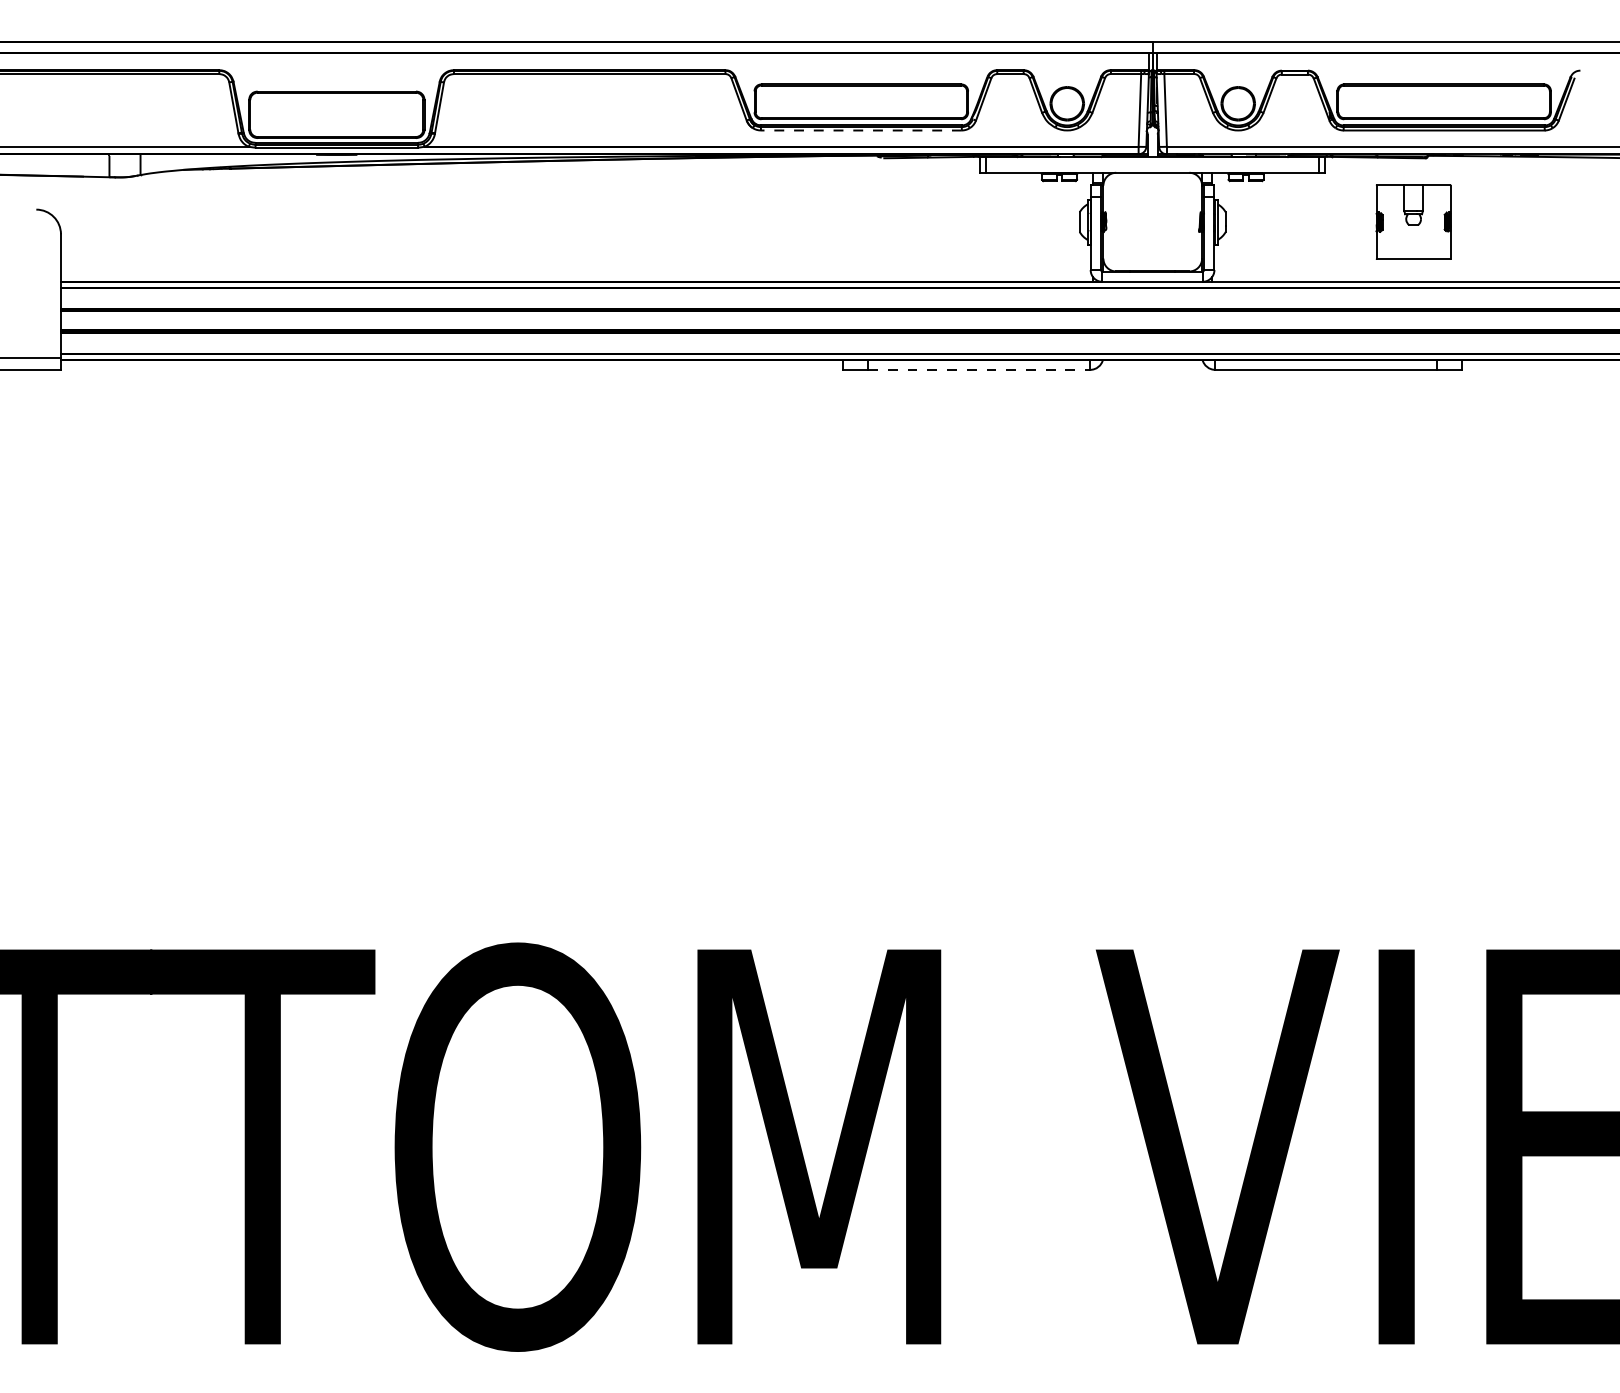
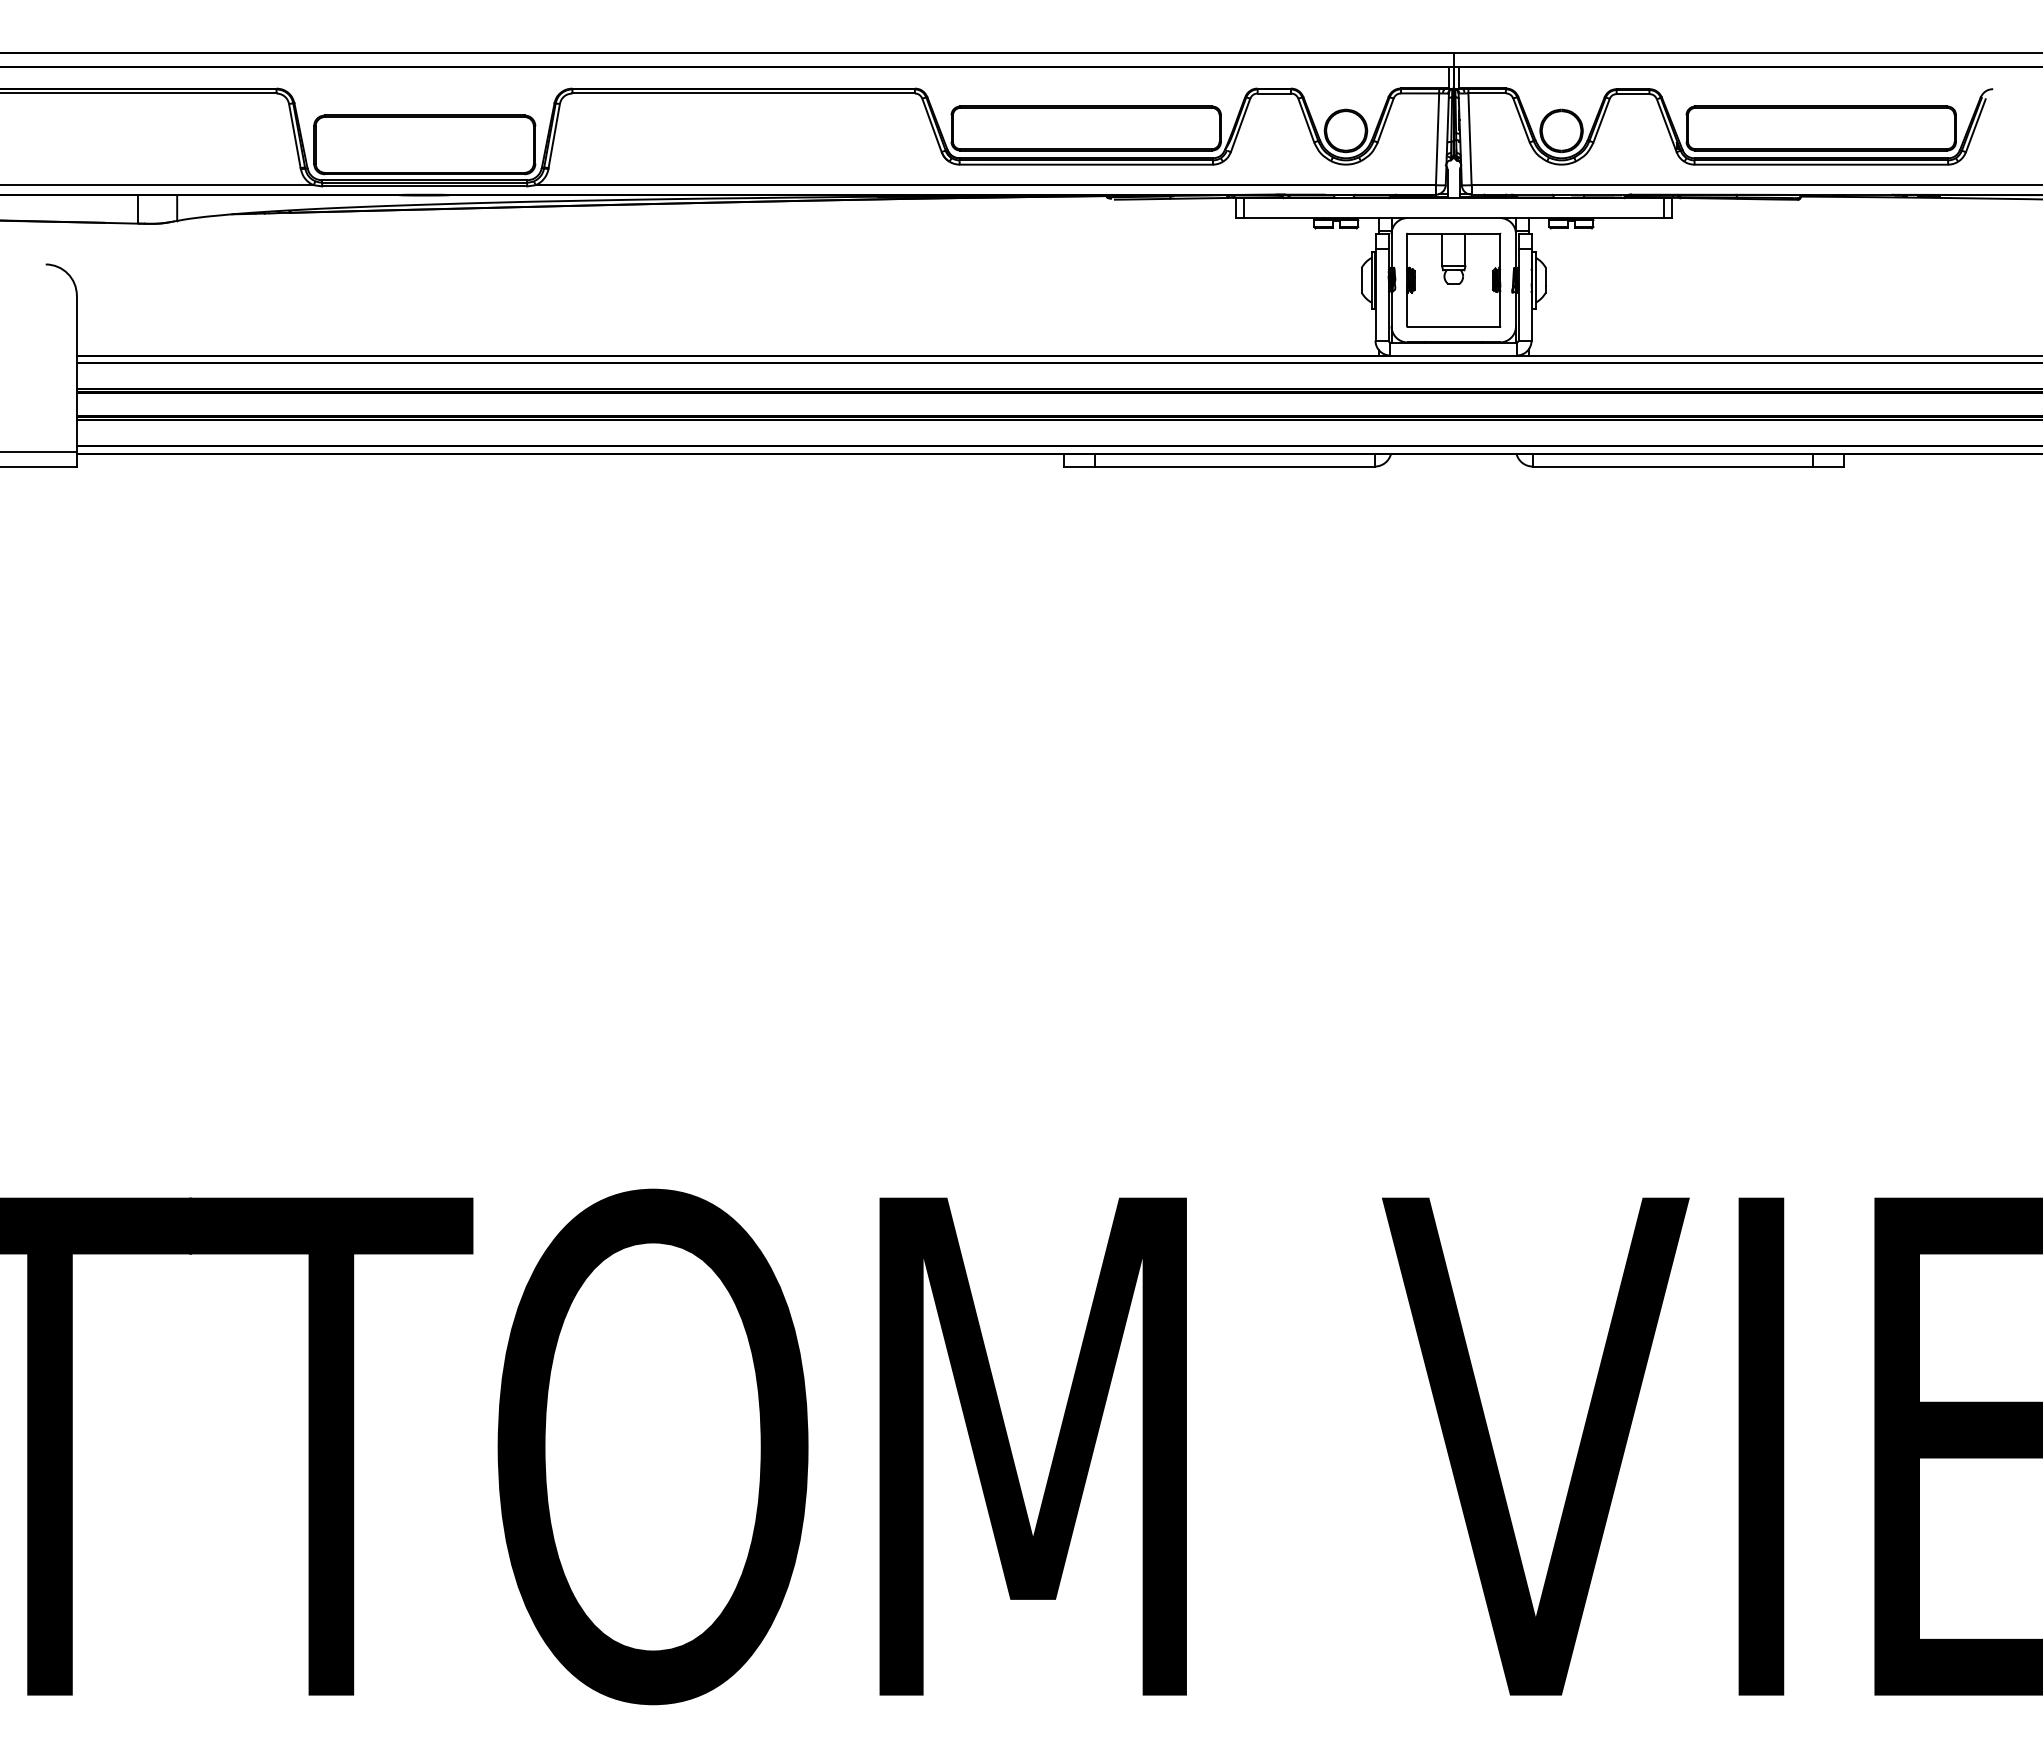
line: (861, 130) -> (1086, 164), dashed -> solid
part: (1413, 221) -> (1453, 279), moved
line: (979, 369) -> (1235, 466), dashed -> solid

